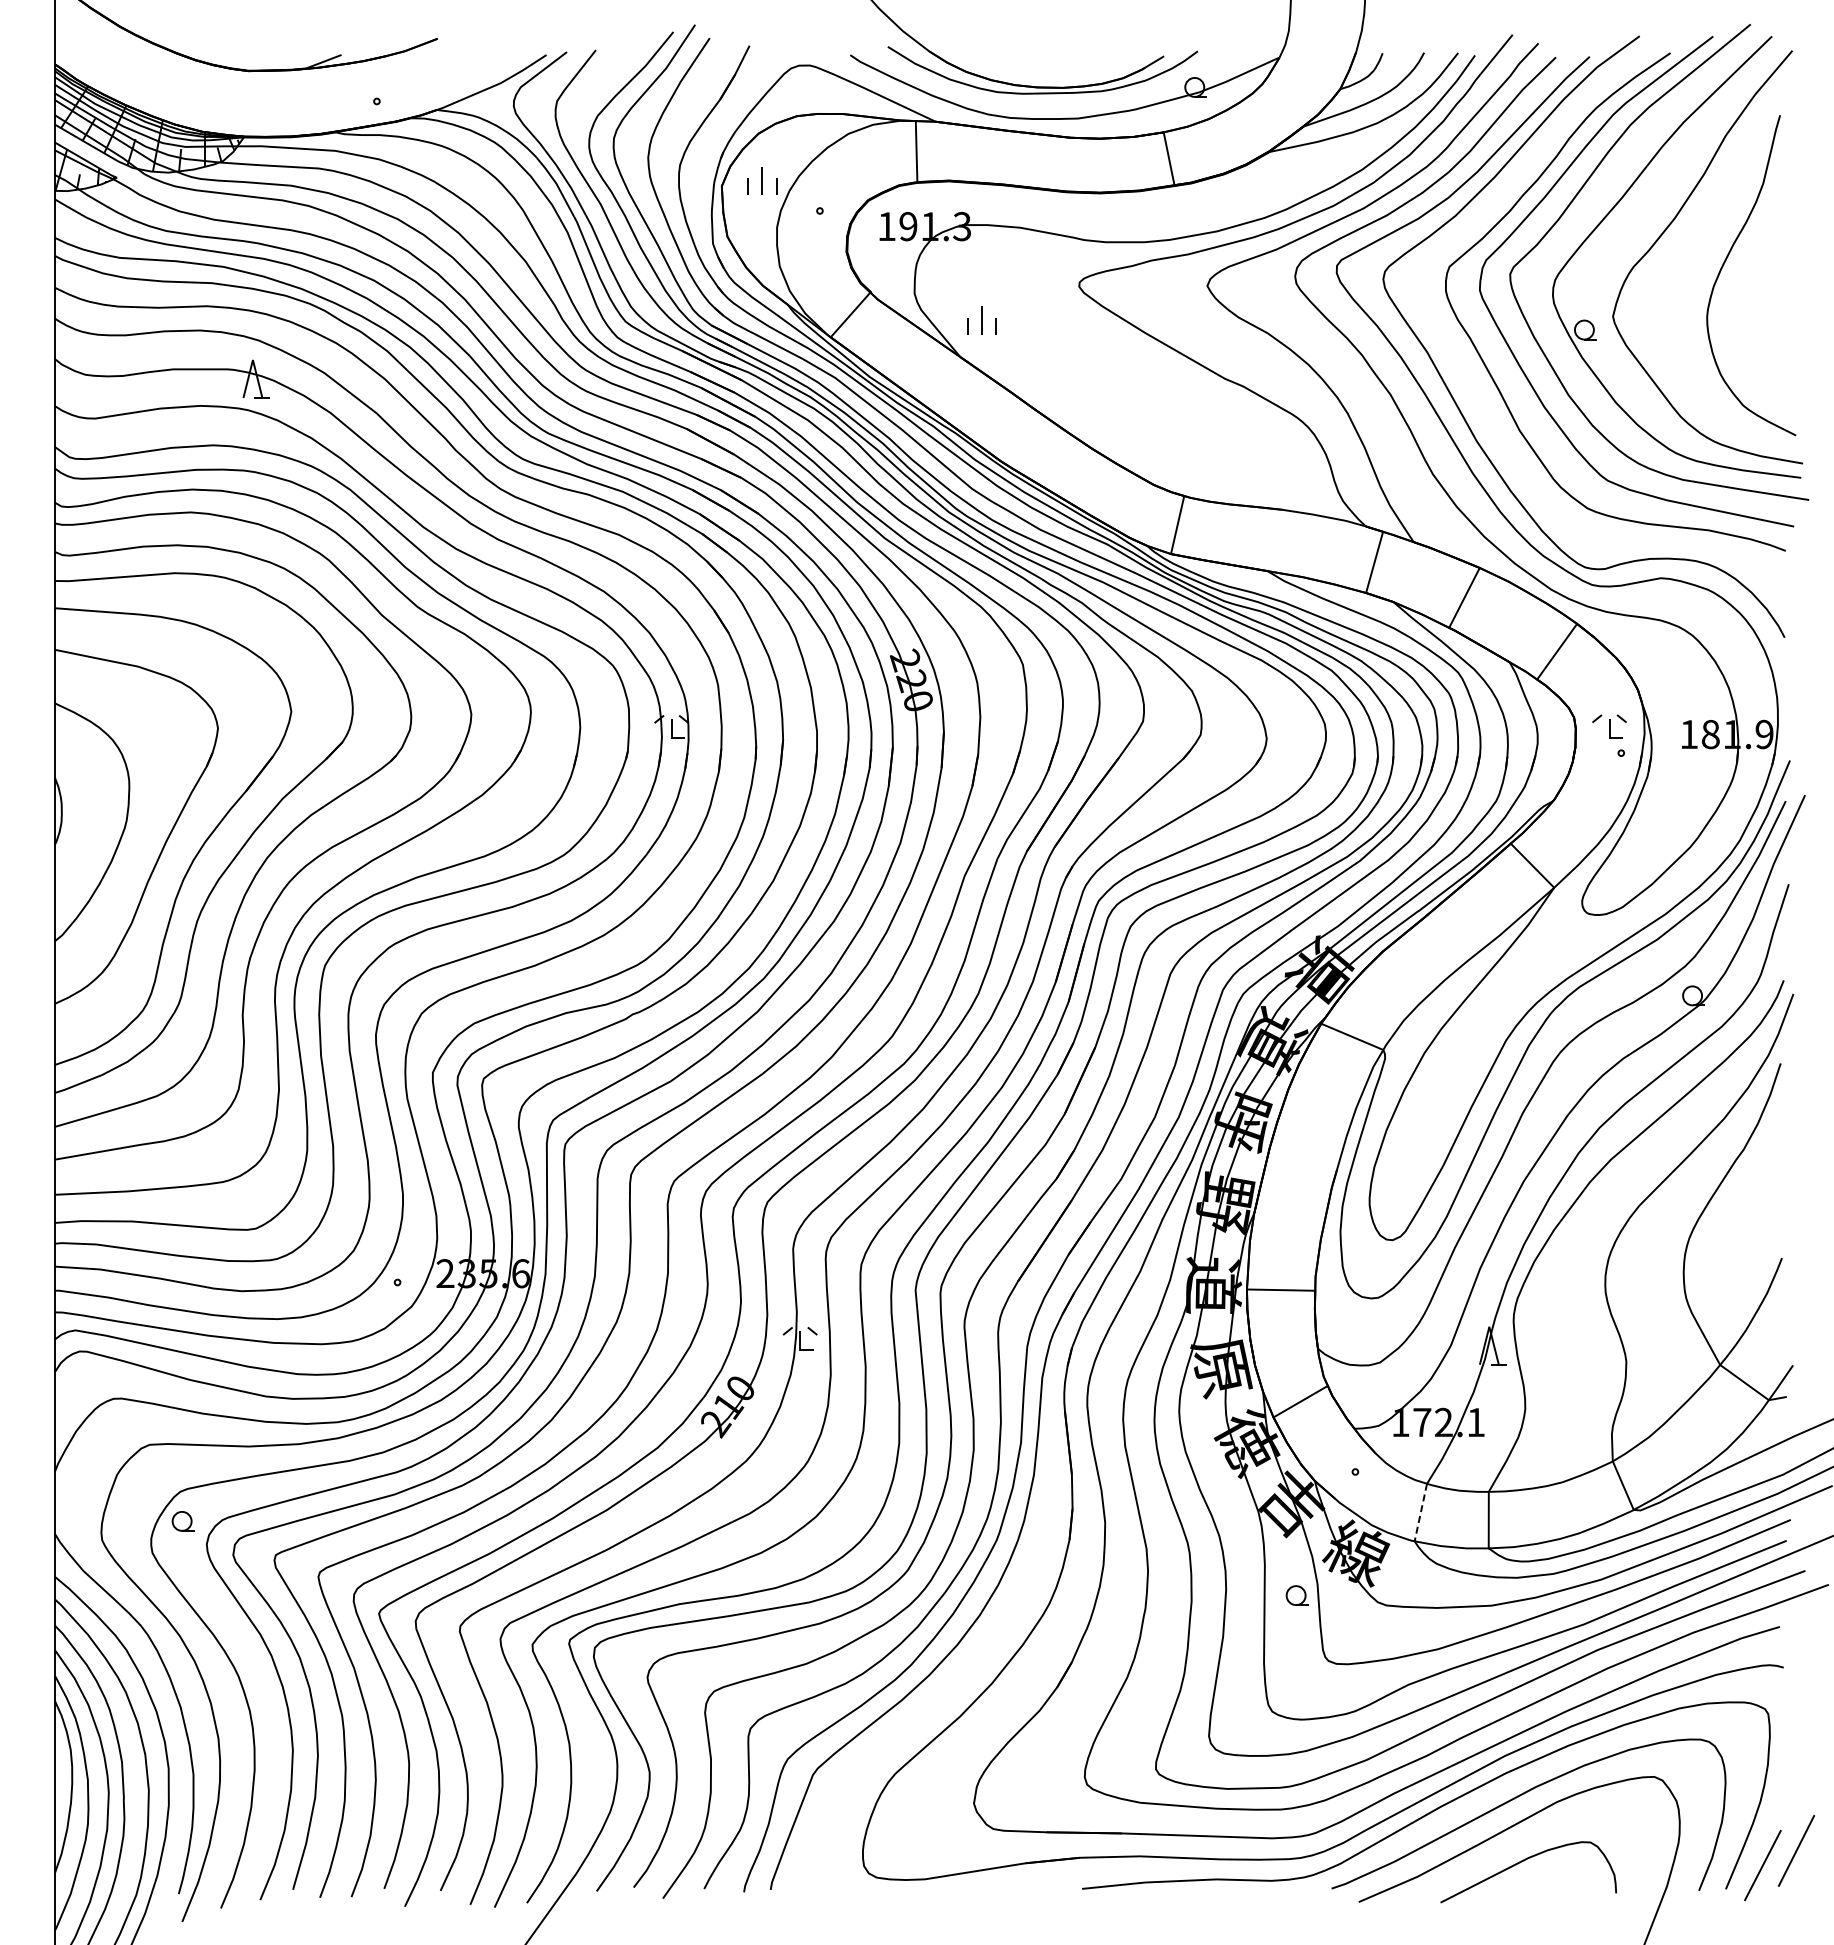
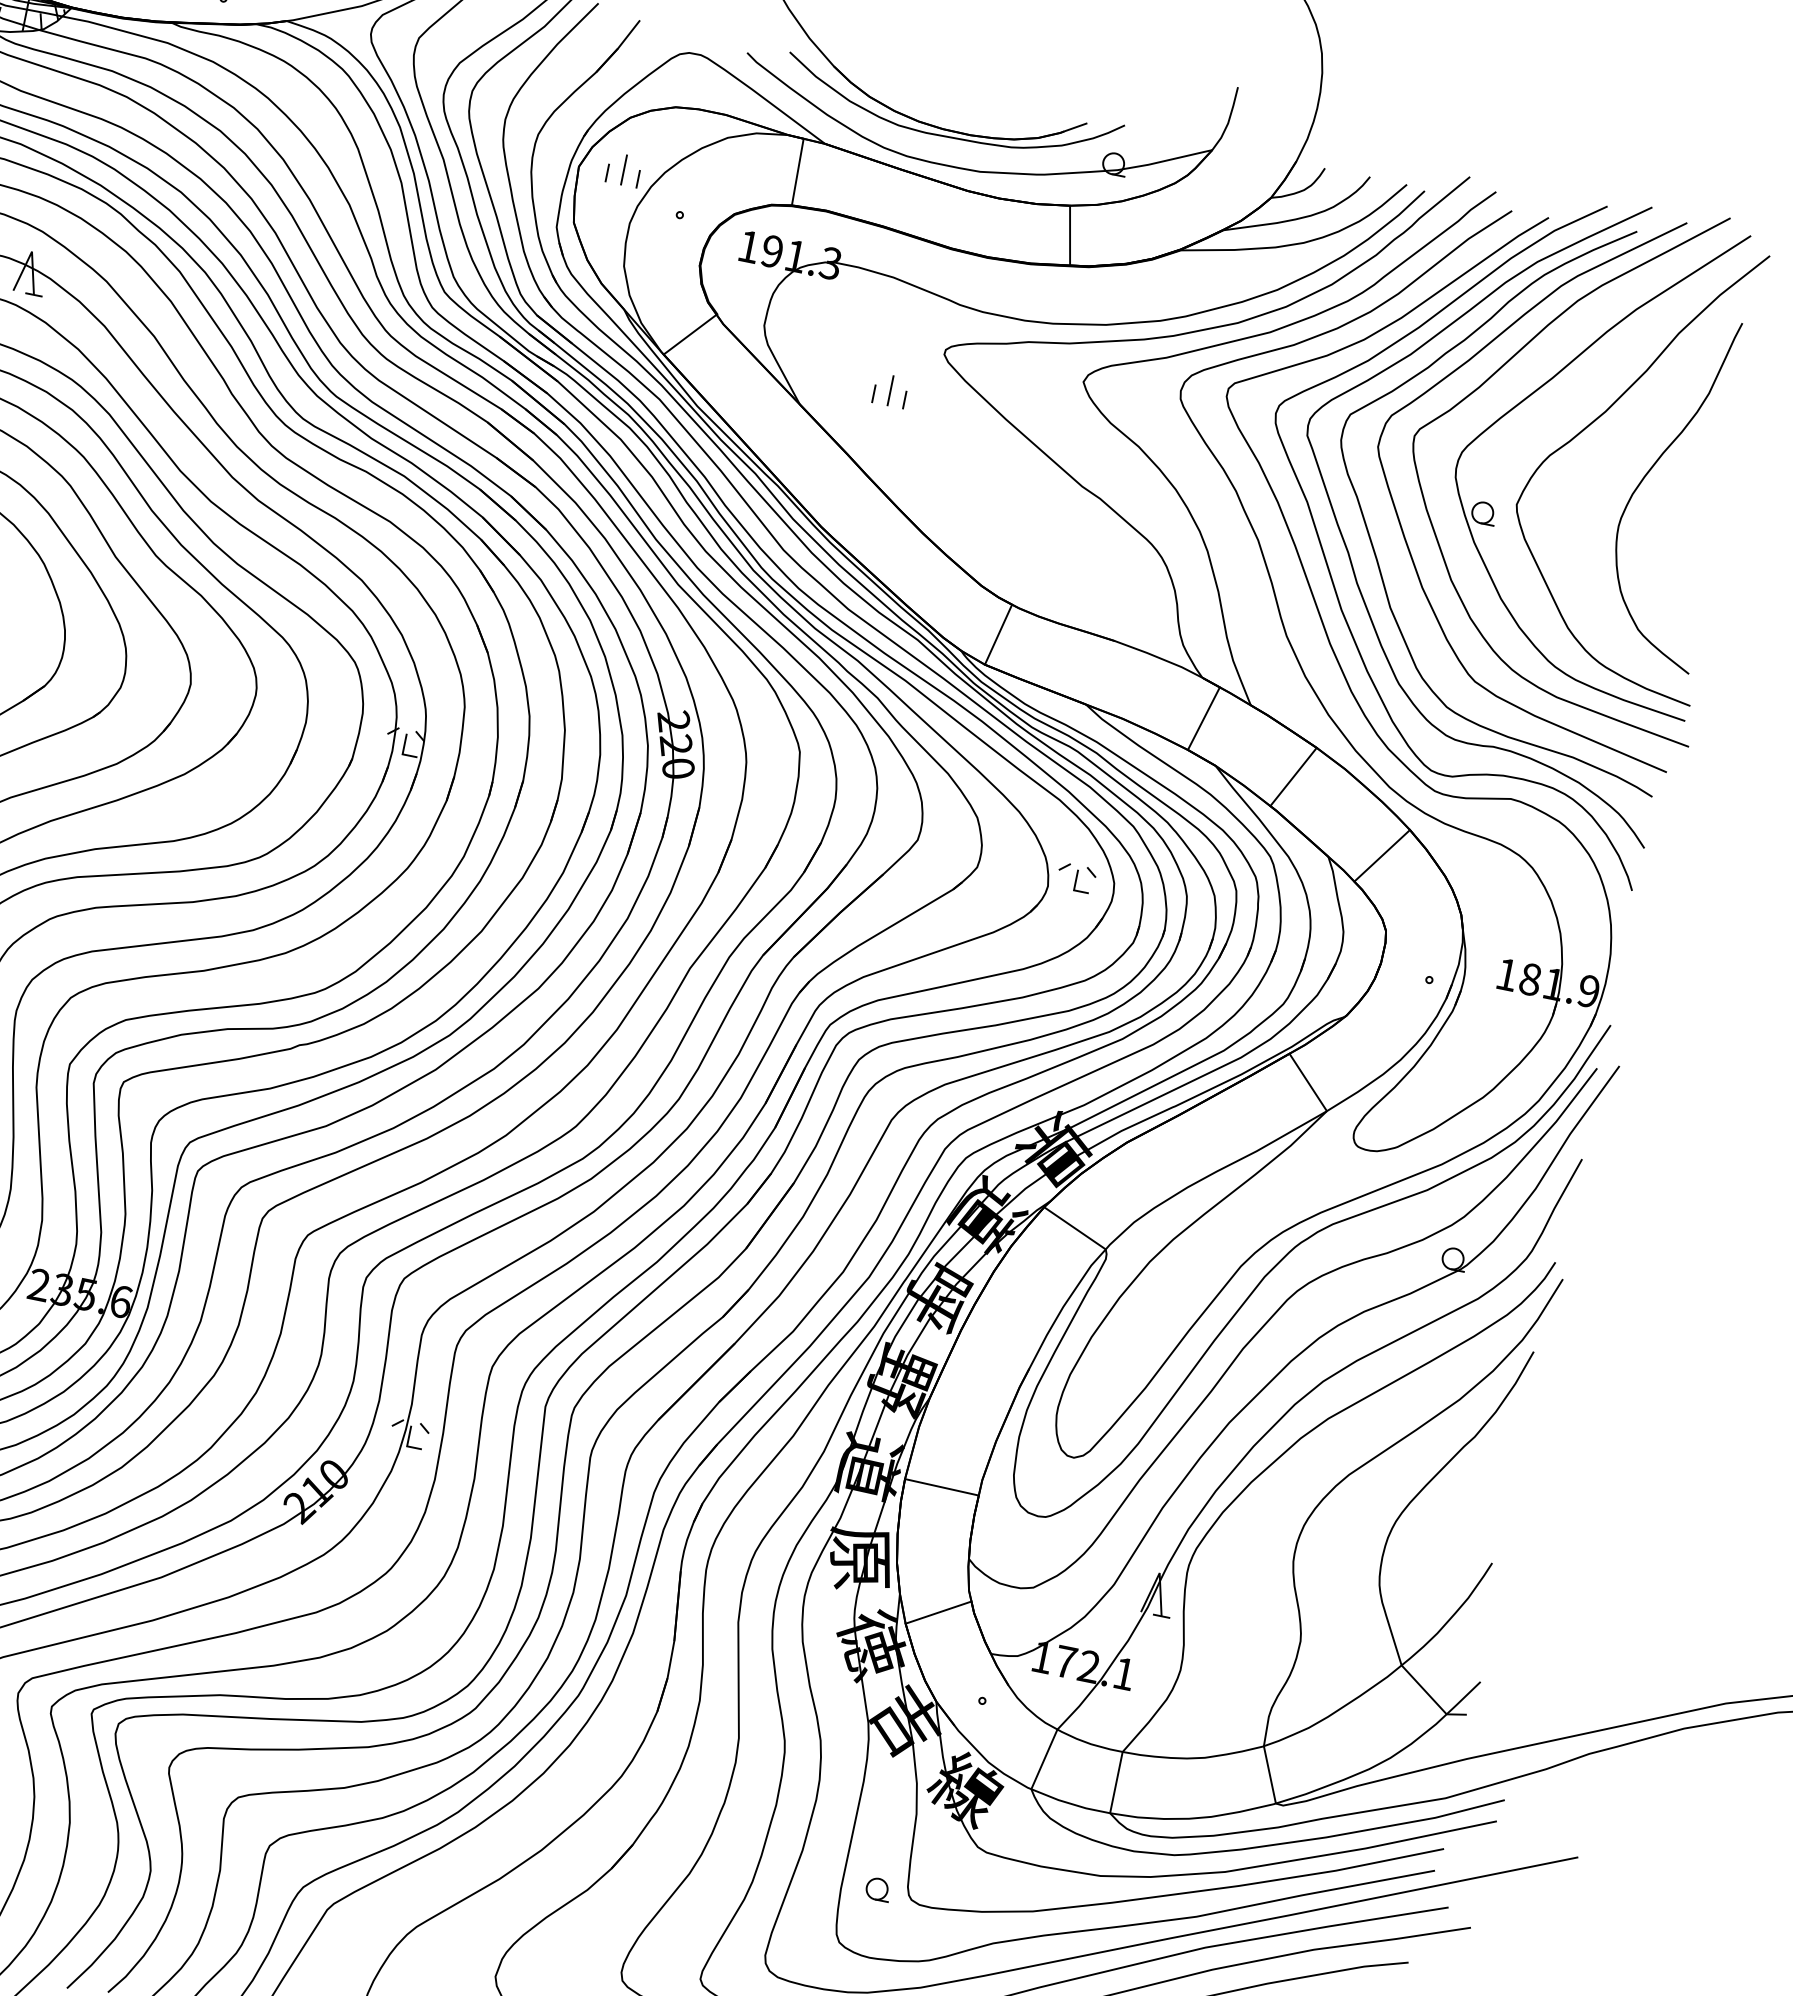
part: (981, 320) -> (889, 390), moved
curve: (1473, 388) -> (1349, 551), added
part: (1609, 726) -> (1076, 878), moved
line: (1420, 1513) -> (1043, 1760), dashed -> solid
part: (1296, 1595) -> (877, 1889), moved

